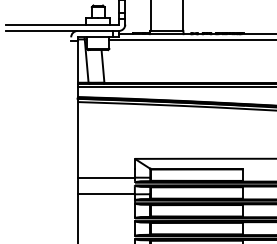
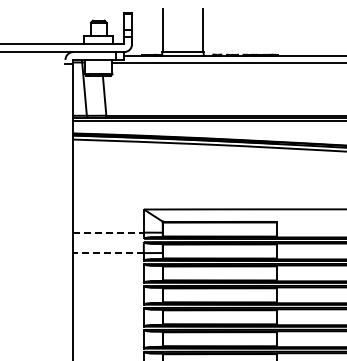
line: (106, 177) -> (109, 232), solid -> dashed
line: (106, 194) -> (108, 253), solid -> dashed

